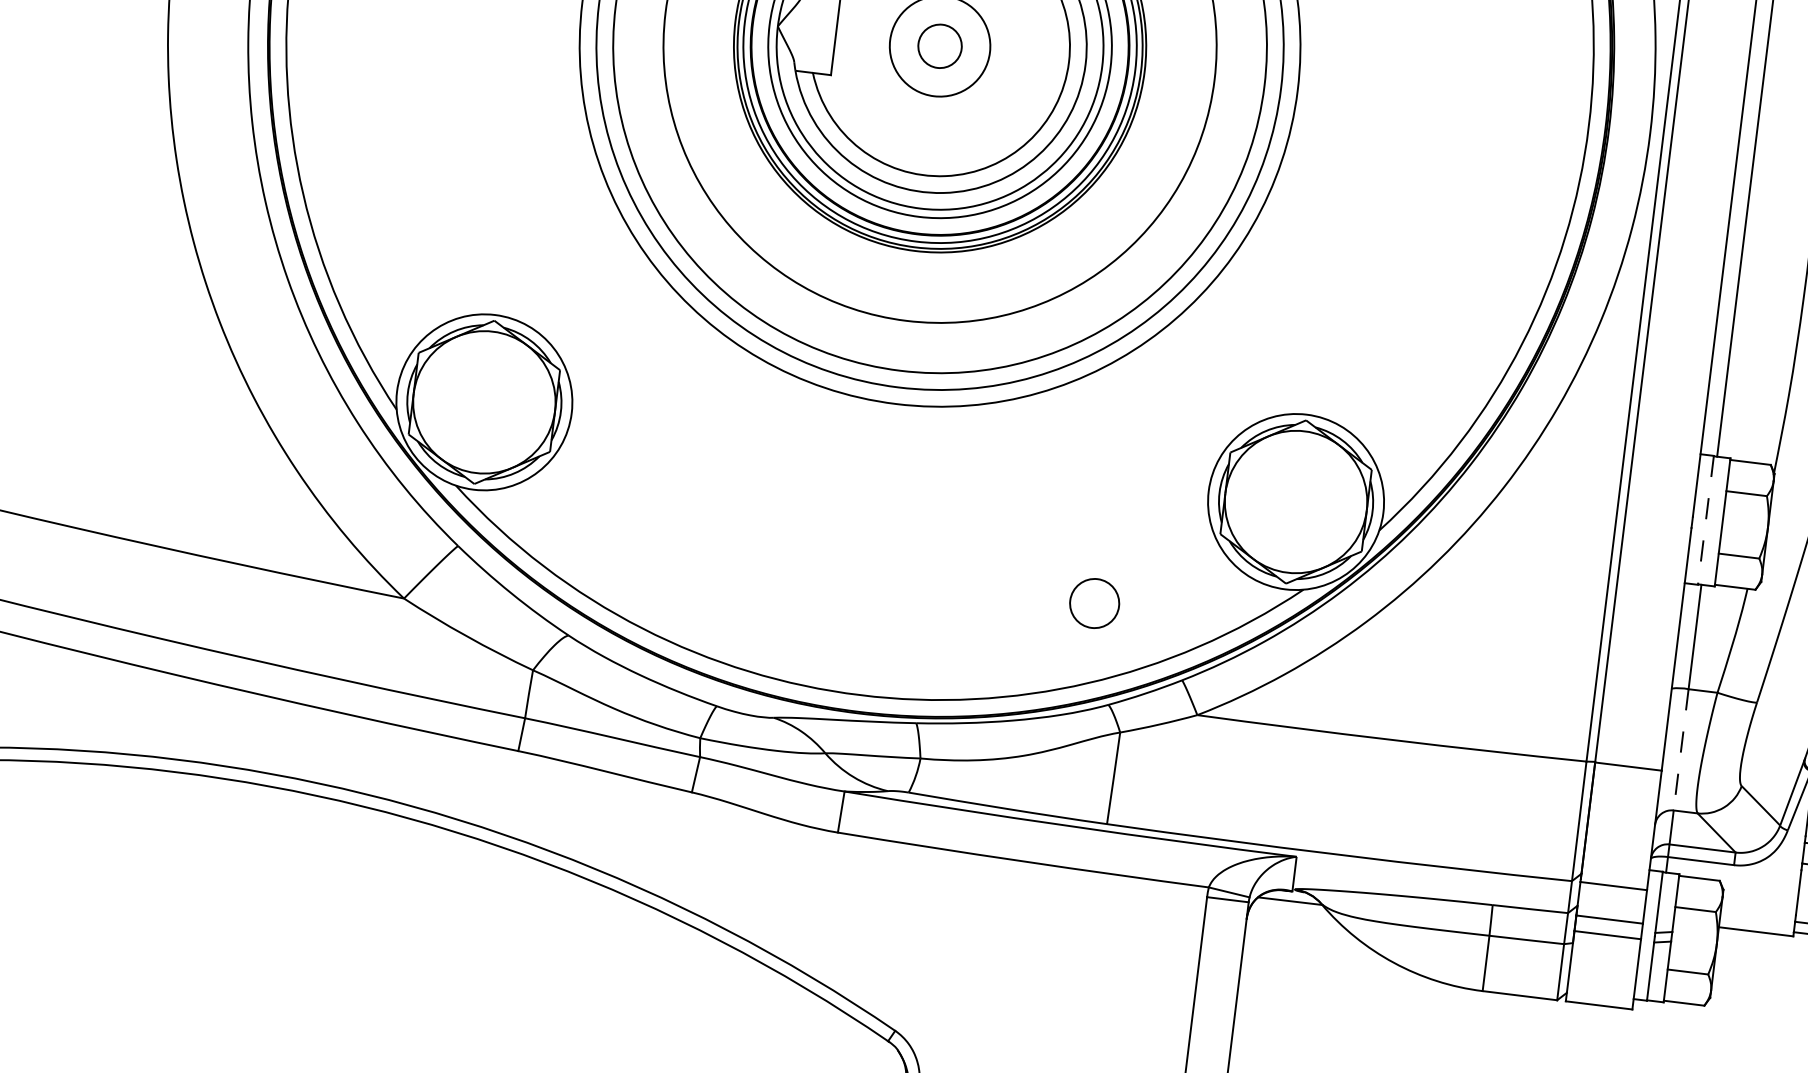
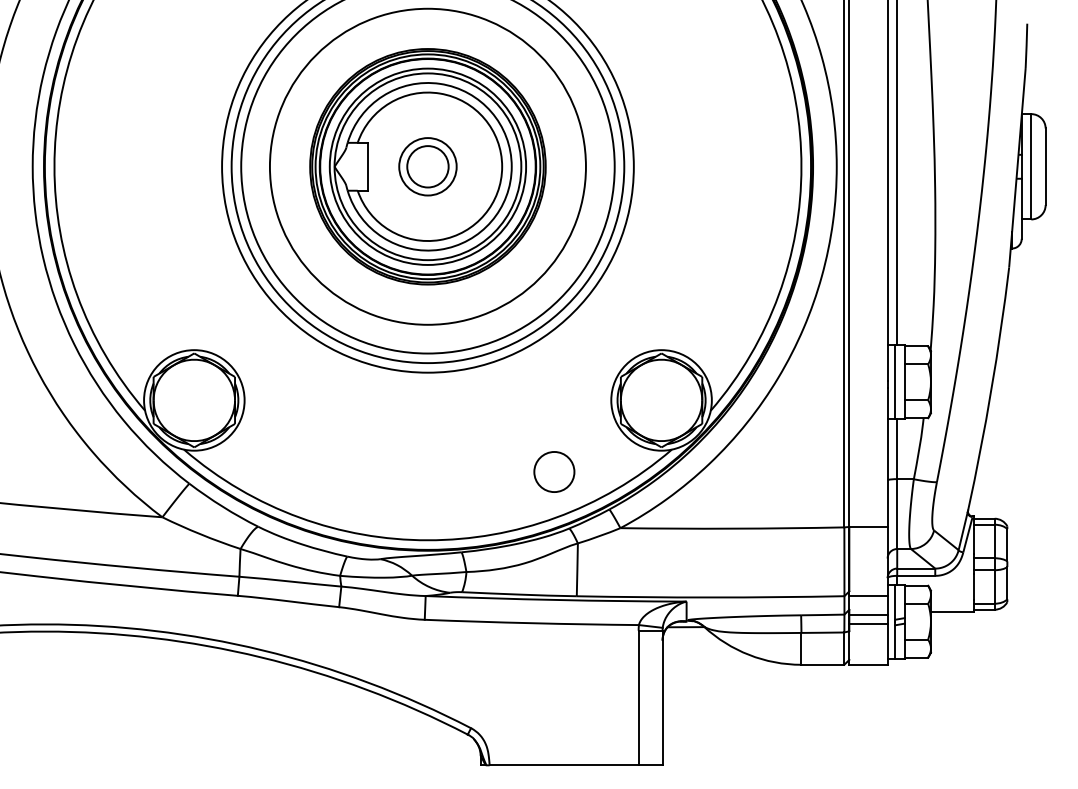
circle: (939, 45) -> (427, 166), size x1.67
line: (1706, 520) -> (895, 382), dashed -> solid
circle: (1094, 602) -> (554, 471), size x1.43
line: (1681, 750) -> (897, 514), dashed -> solid

